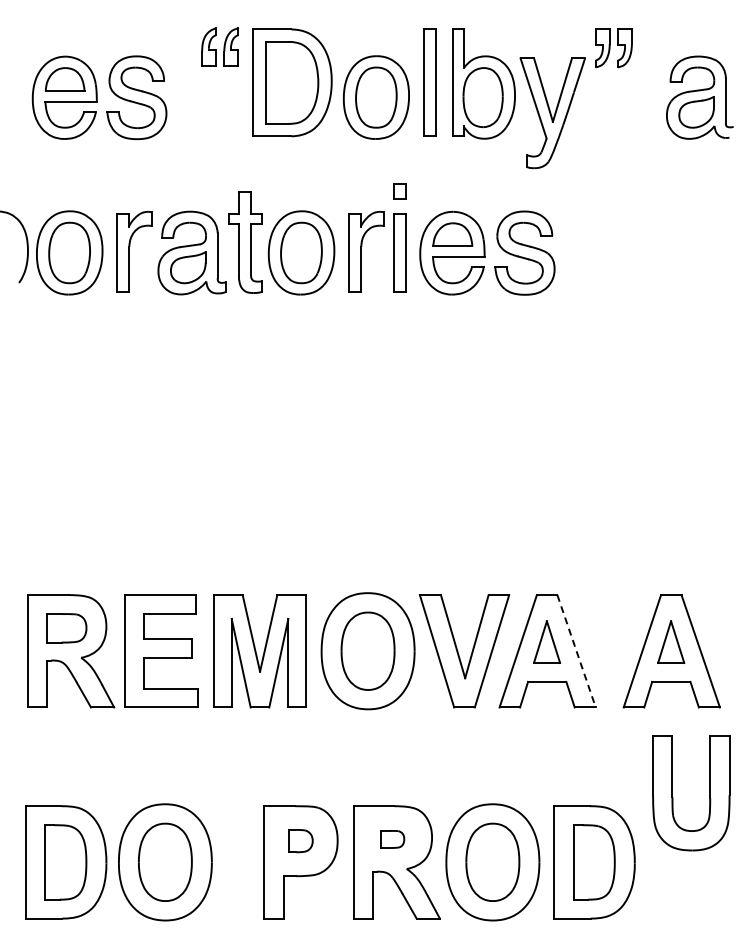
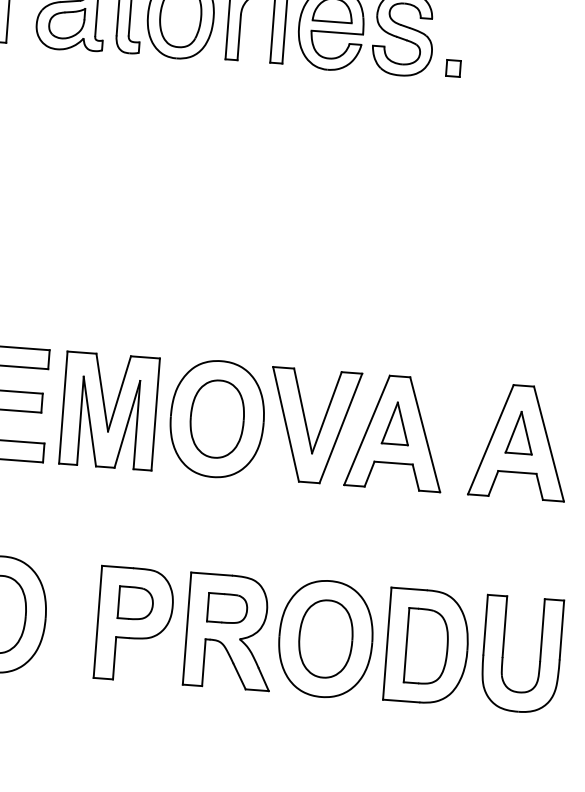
part: (576, 283) -> (452, 68), added
line: (576, 651) -> (425, 435), dashed -> solid
part: (709, 793) -> (539, 656), moved
part: (392, 839) -> (227, 608), size x1.67
part: (300, 840) -> (135, 602), size x1.43

